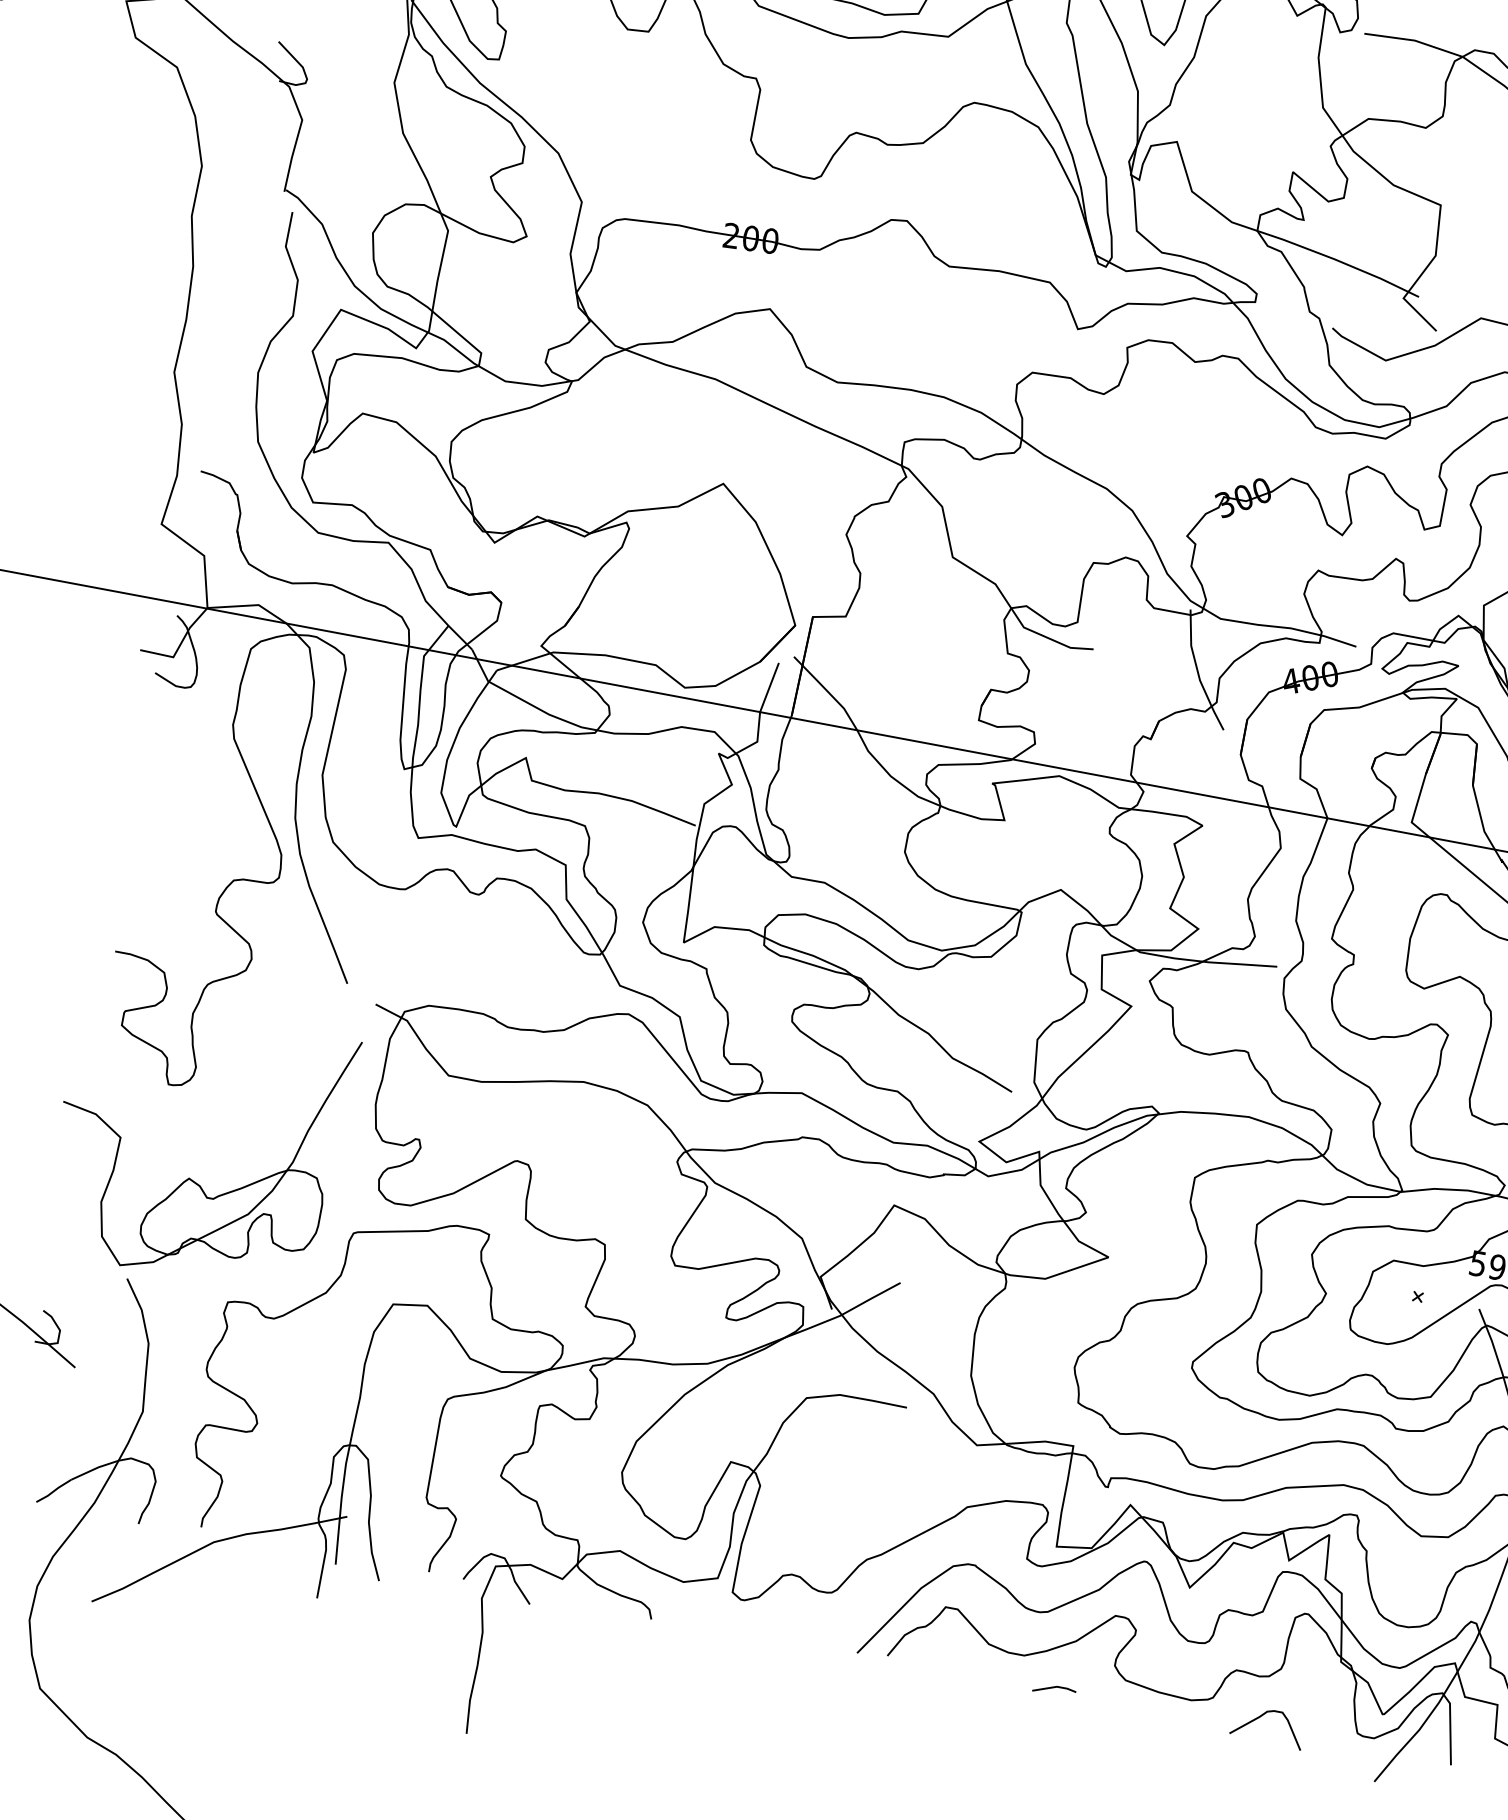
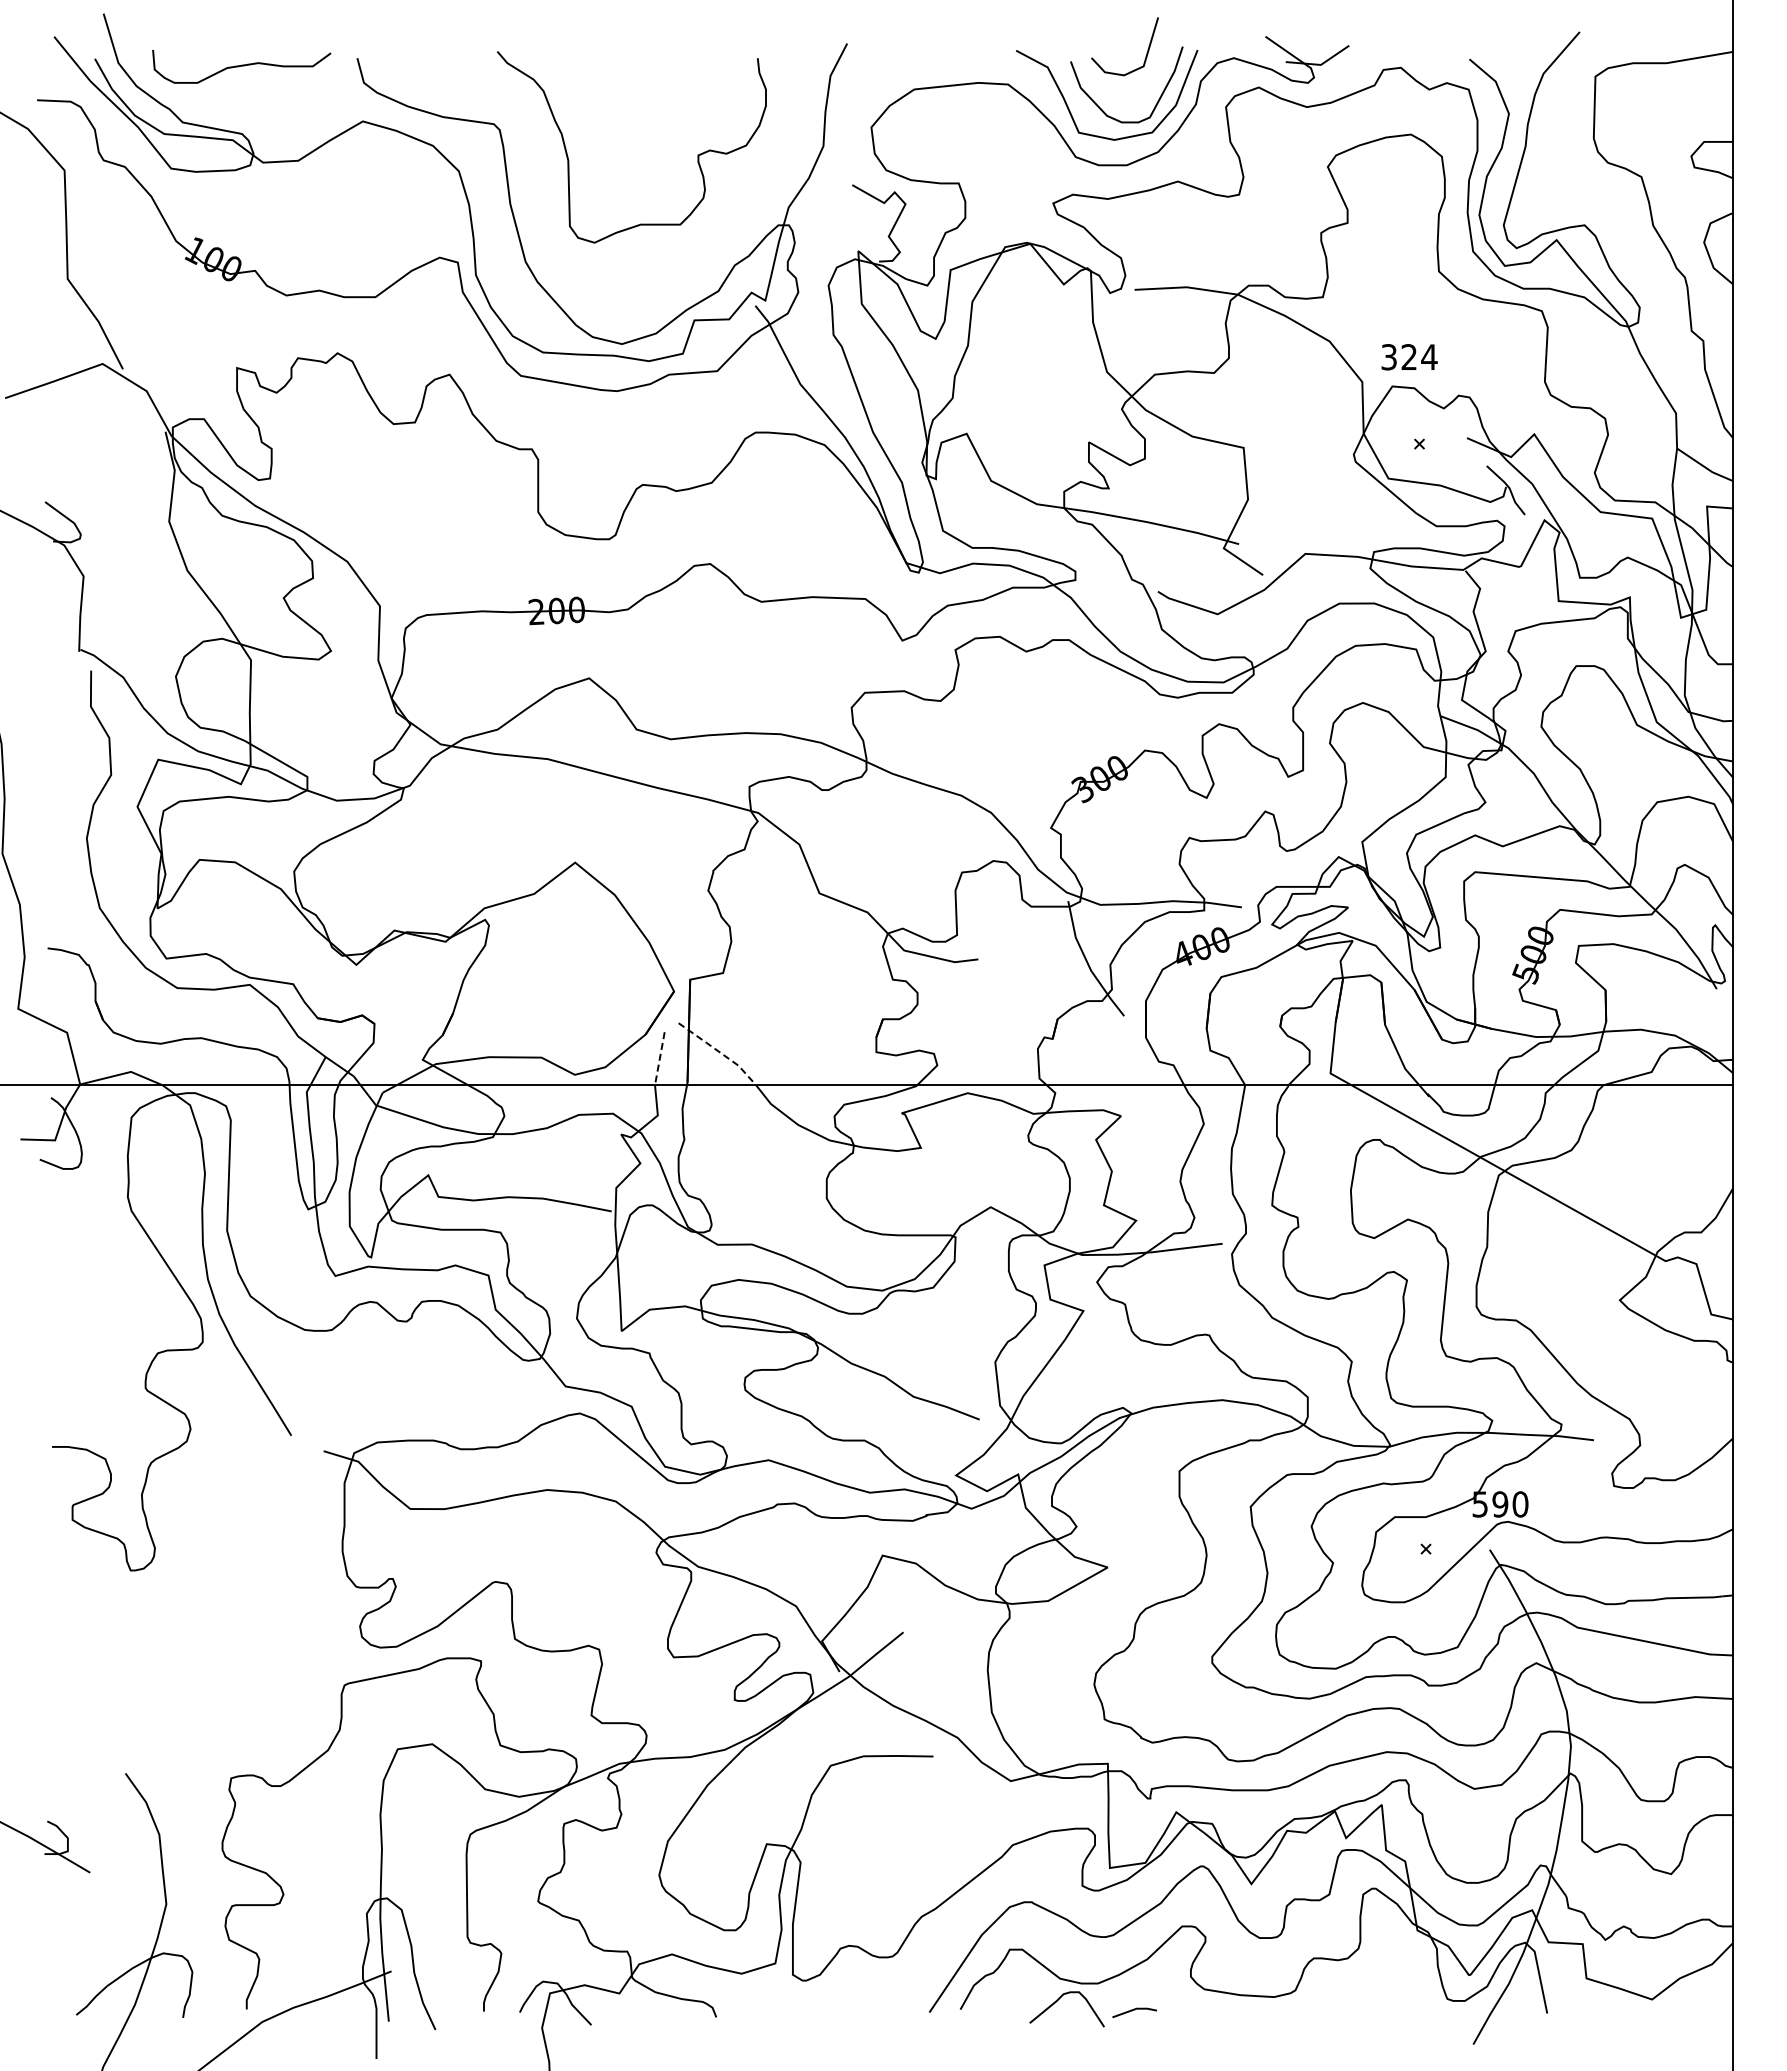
line: (769, 687) -> (659, 1058), solid -> dashed
line: (827, 692) -> (719, 1052), solid -> dashed
part: (190, 1178) -> (170, 1660), removed
curve: (1261, 1716) -> (1058, 2000), moved

